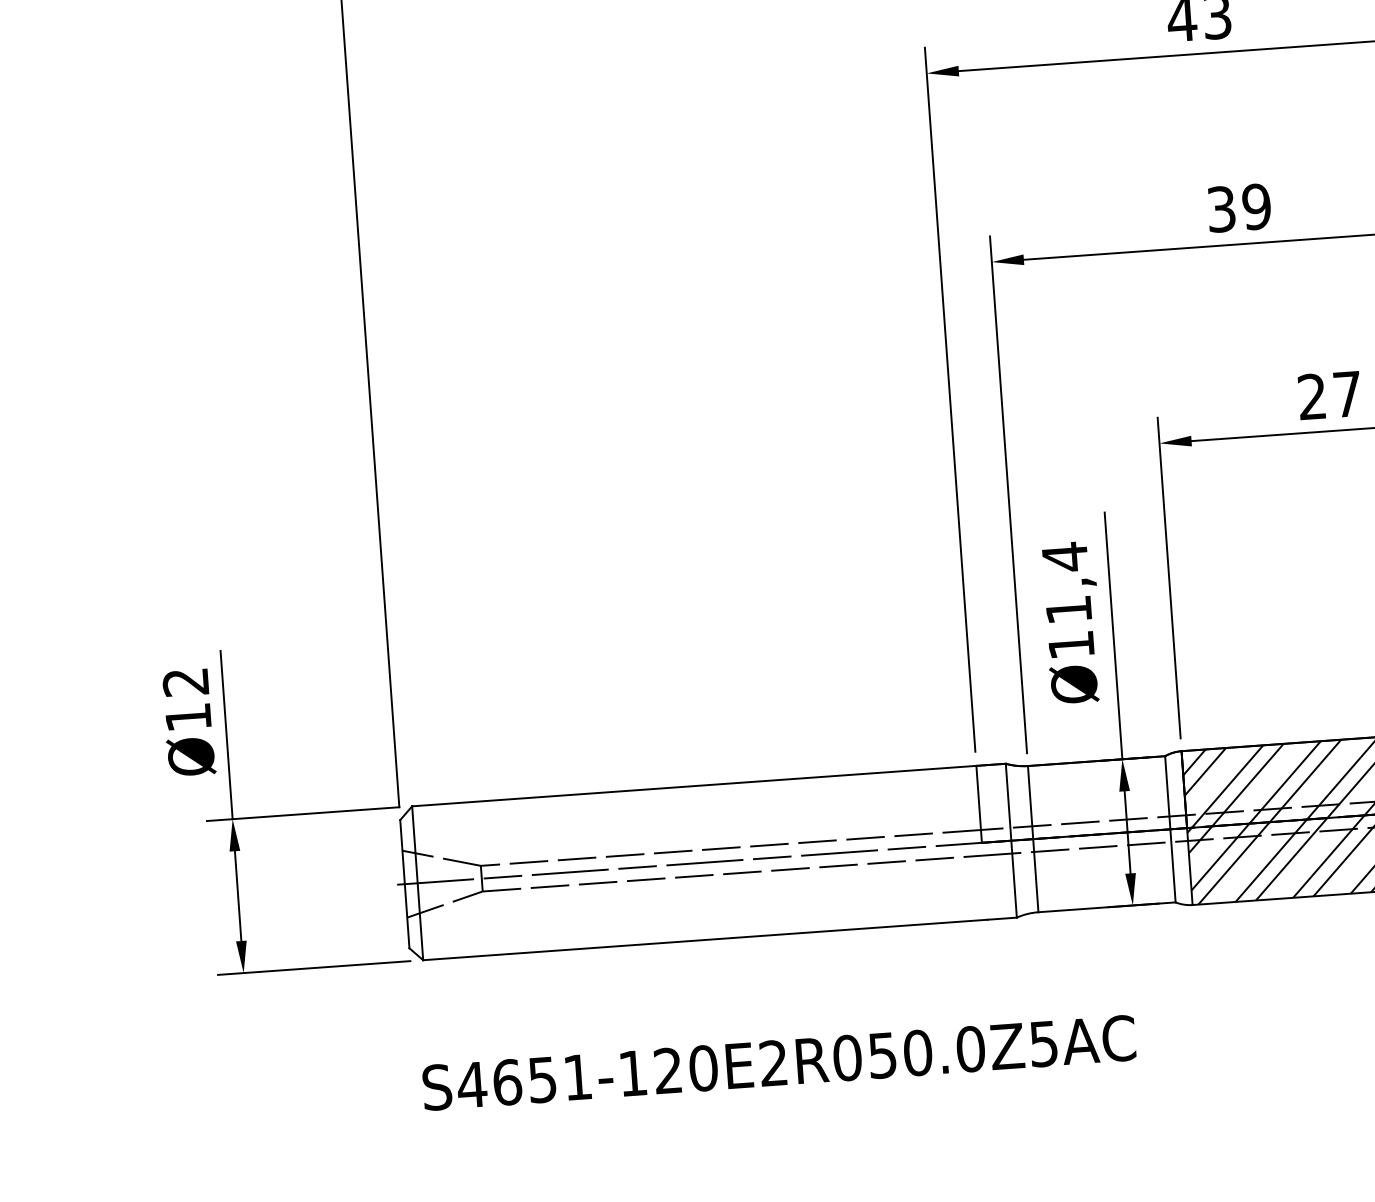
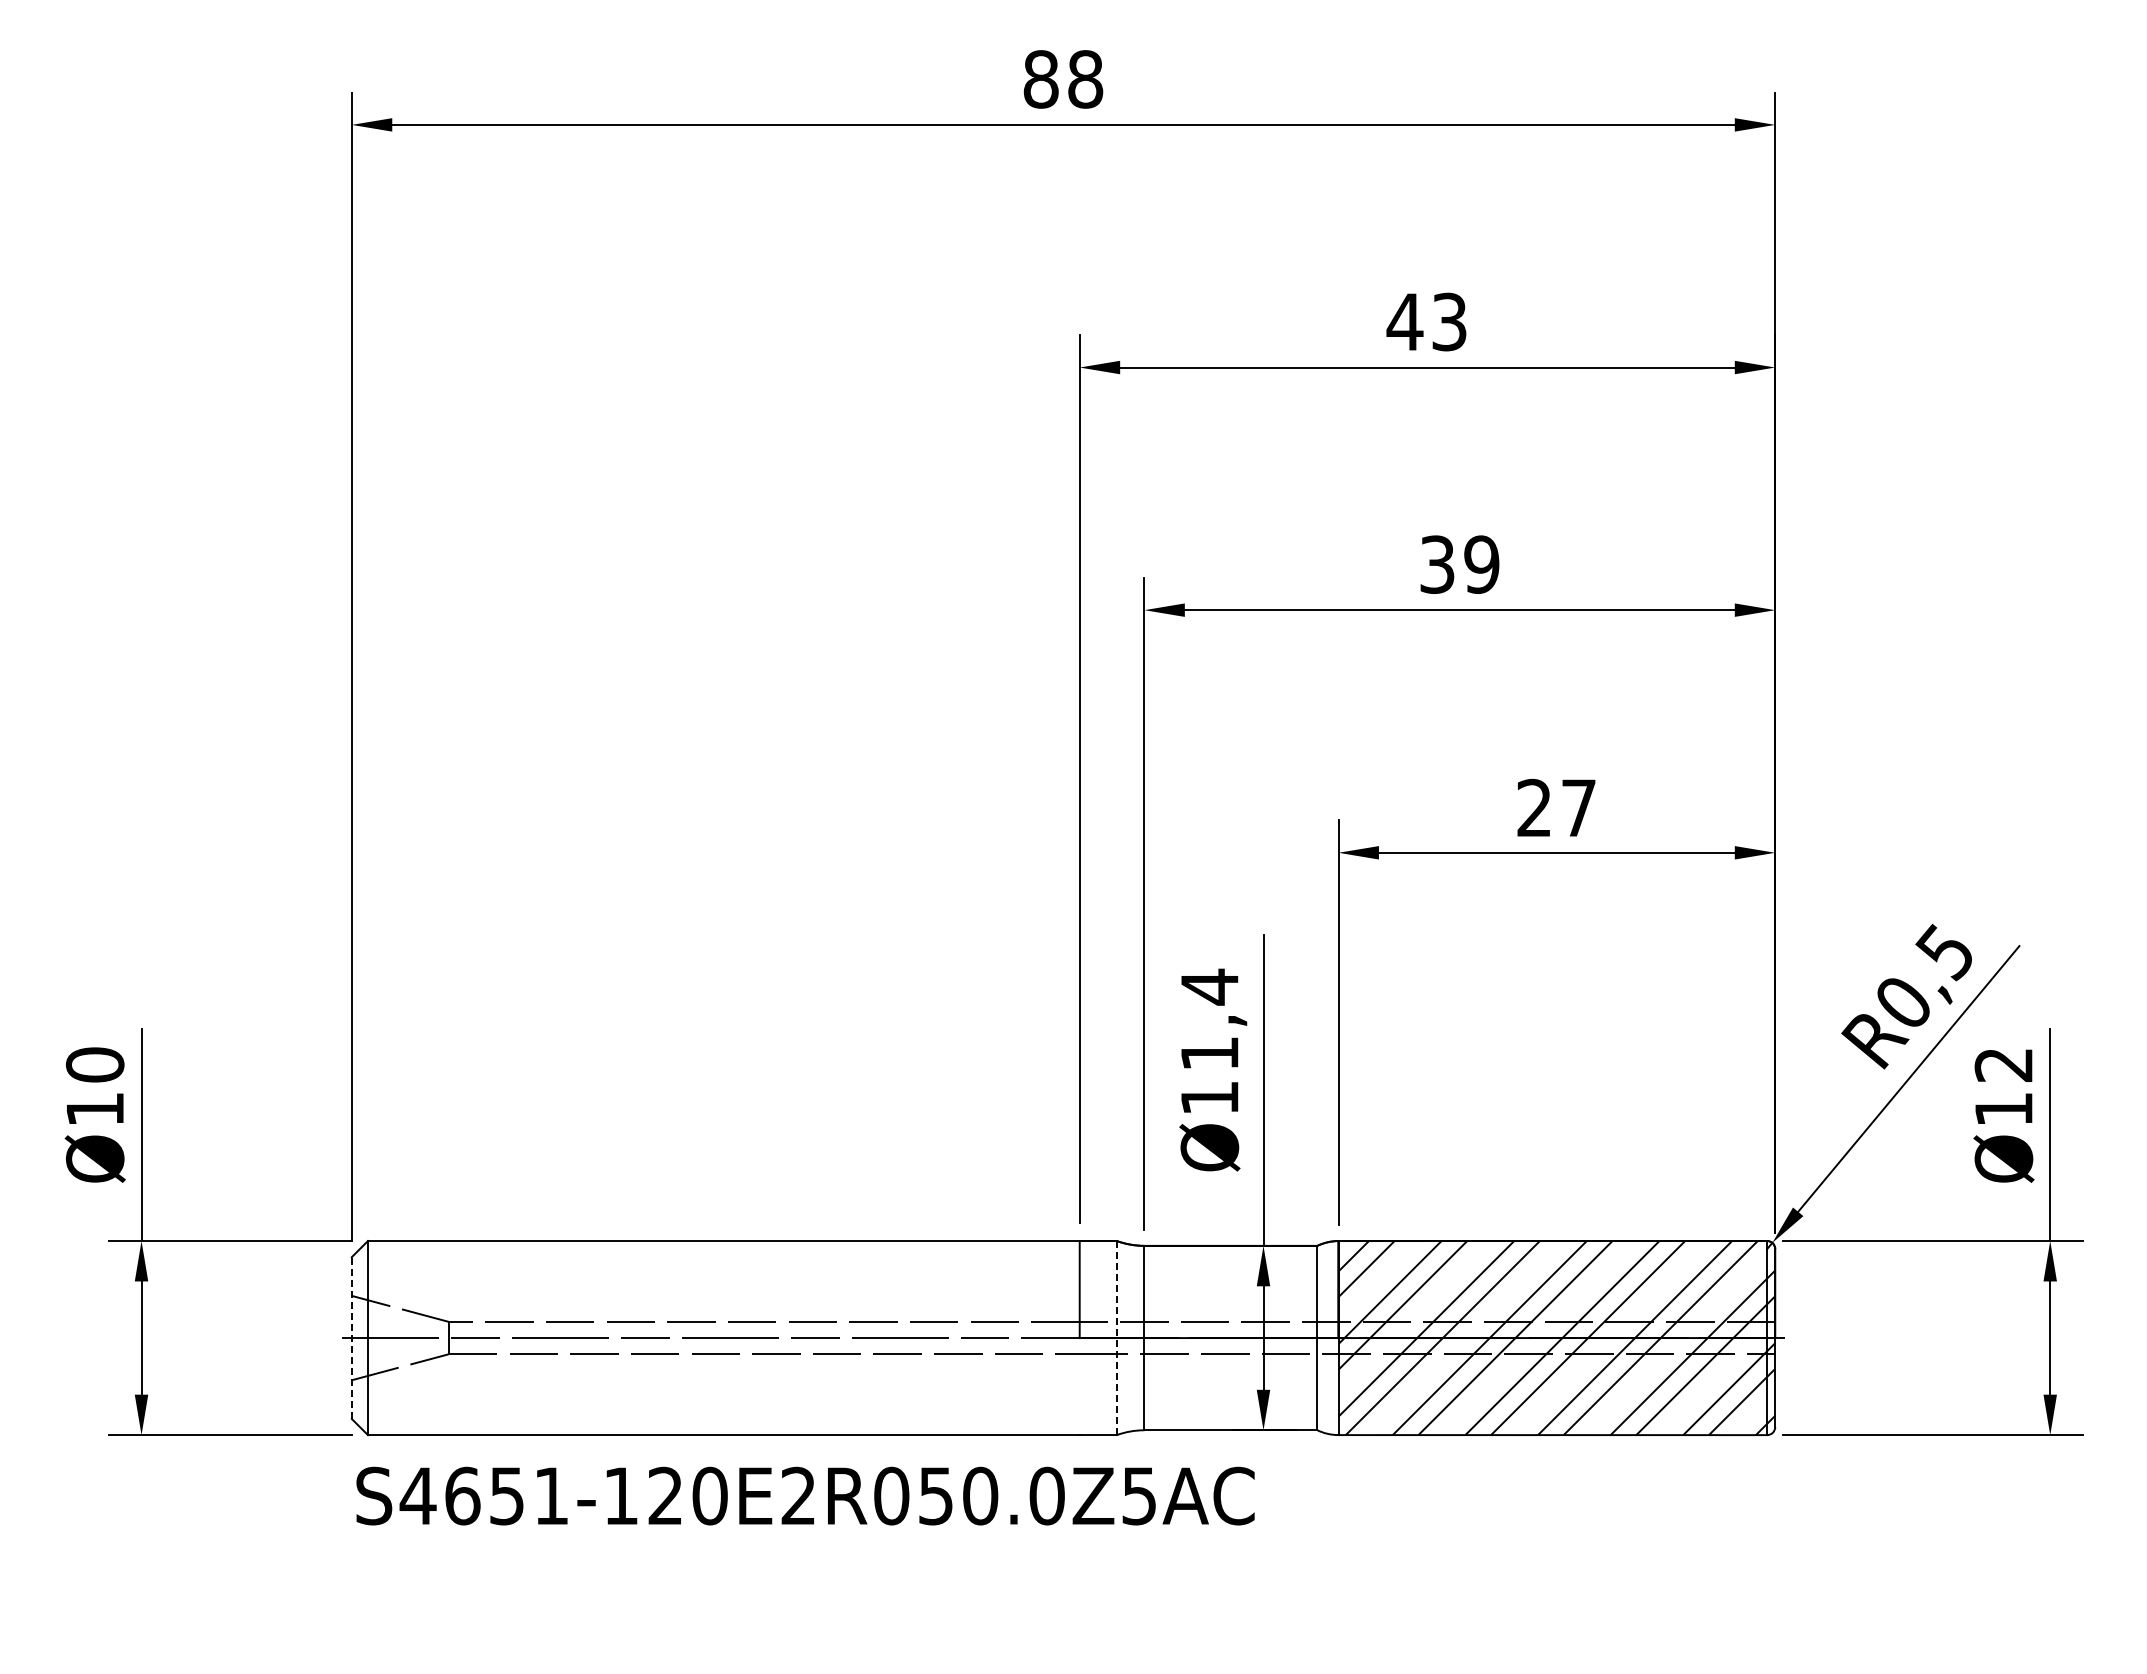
text: (186, 681) -> (95, 1064), Ø12 -> Ø10
line: (1011, 840) -> (1116, 1337), solid -> dashed
line: (404, 884) -> (351, 1338), solid -> dashed
text: (779, 1062) -> (805, 1495), moved

